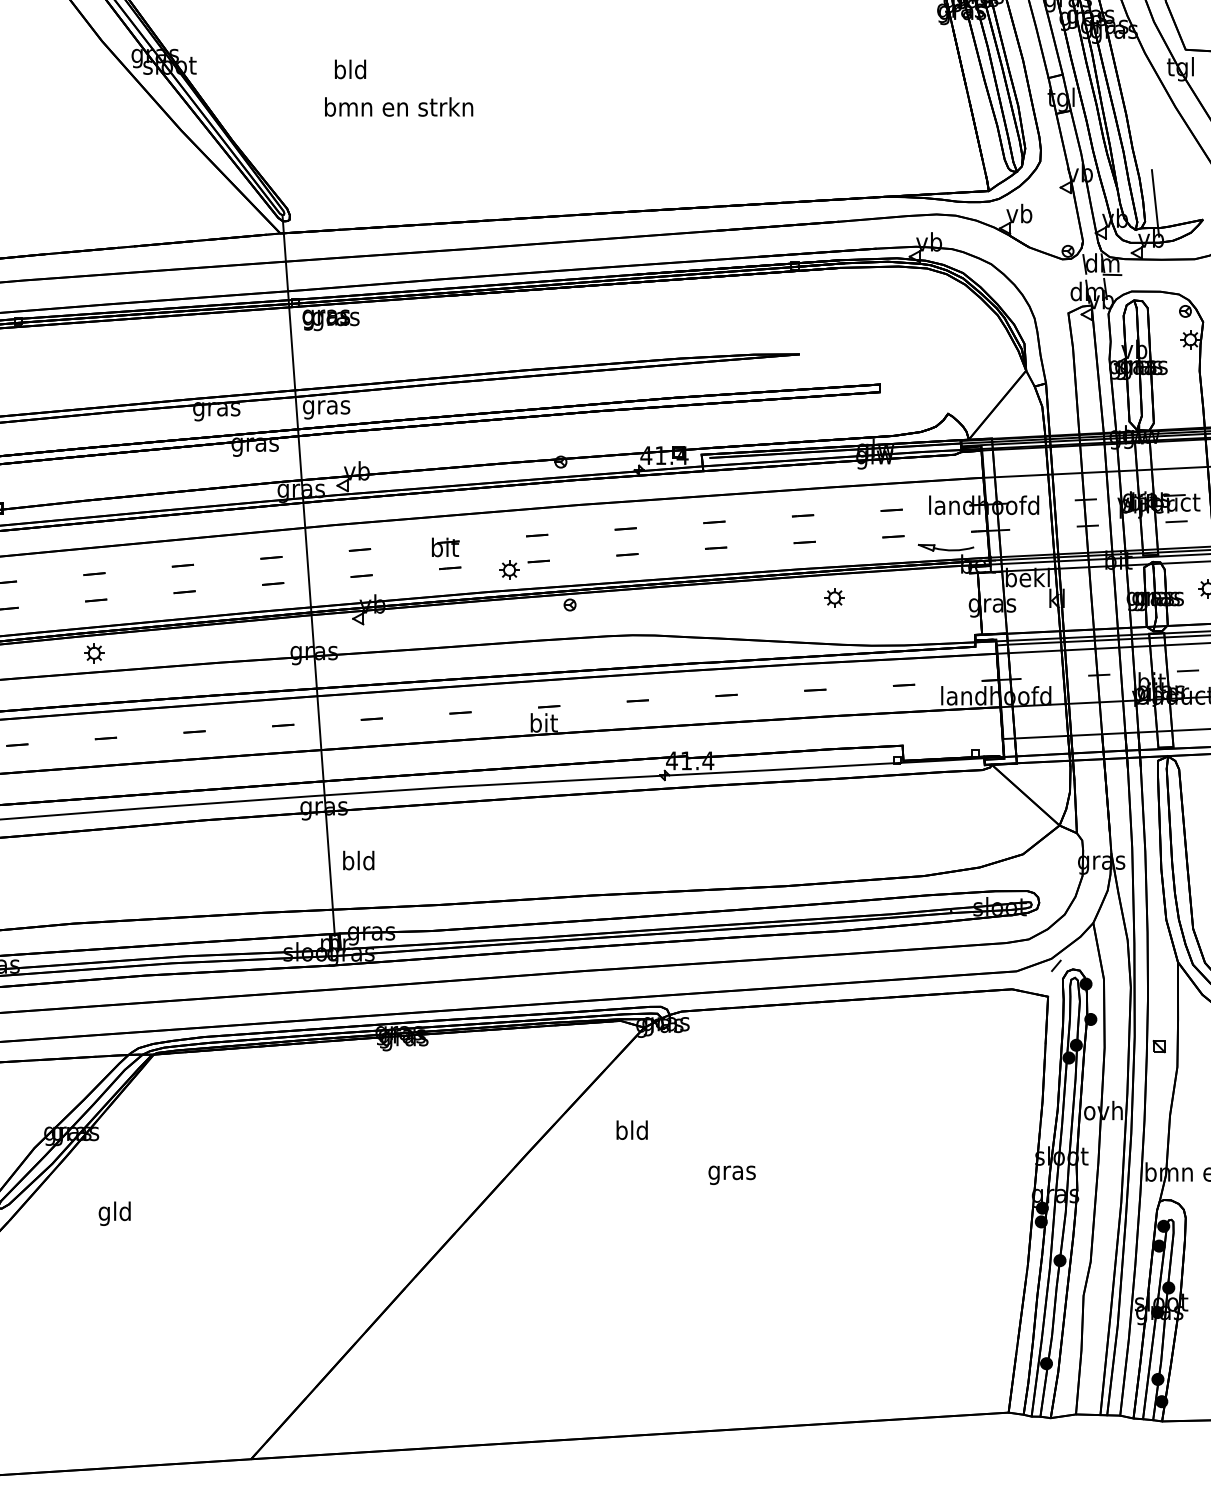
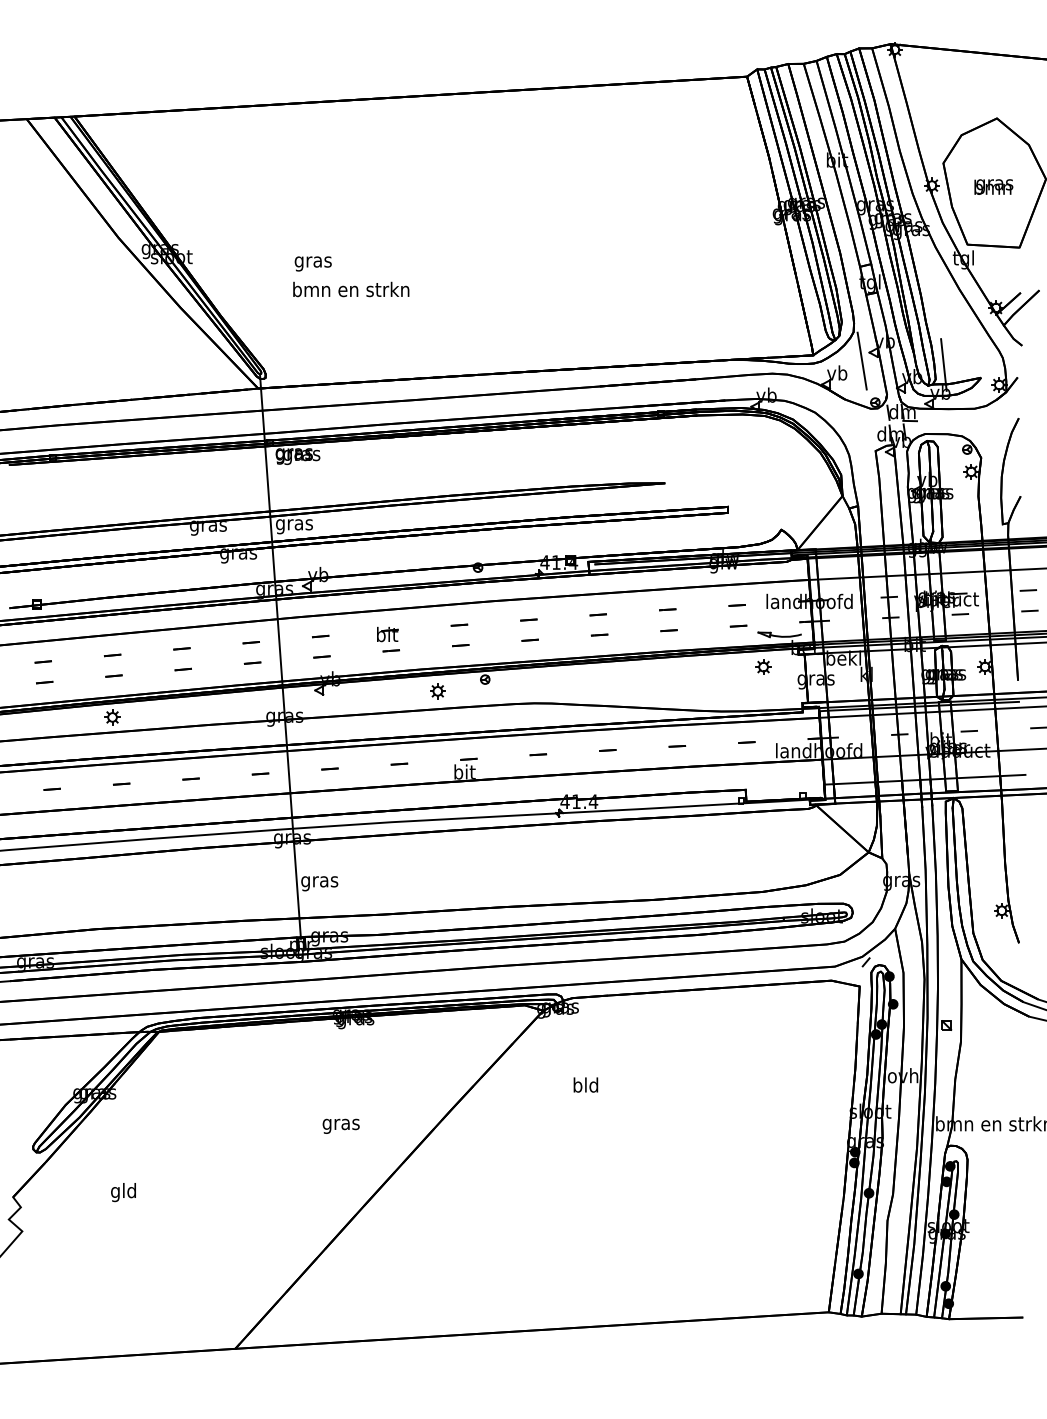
text: (349, 71) -> (312, 261), bld -> gras
line: (1050, 197) -> (861, 360), added
part: (509, 570) -> (437, 691), moved
part: (834, 597) -> (763, 666), moved
text: (358, 862) -> (319, 881), bld -> gras
text: (631, 1129) -> (585, 1084), moved
text: (731, 1174) -> (340, 1125), moved
text: (114, 1213) -> (123, 1192), moved

